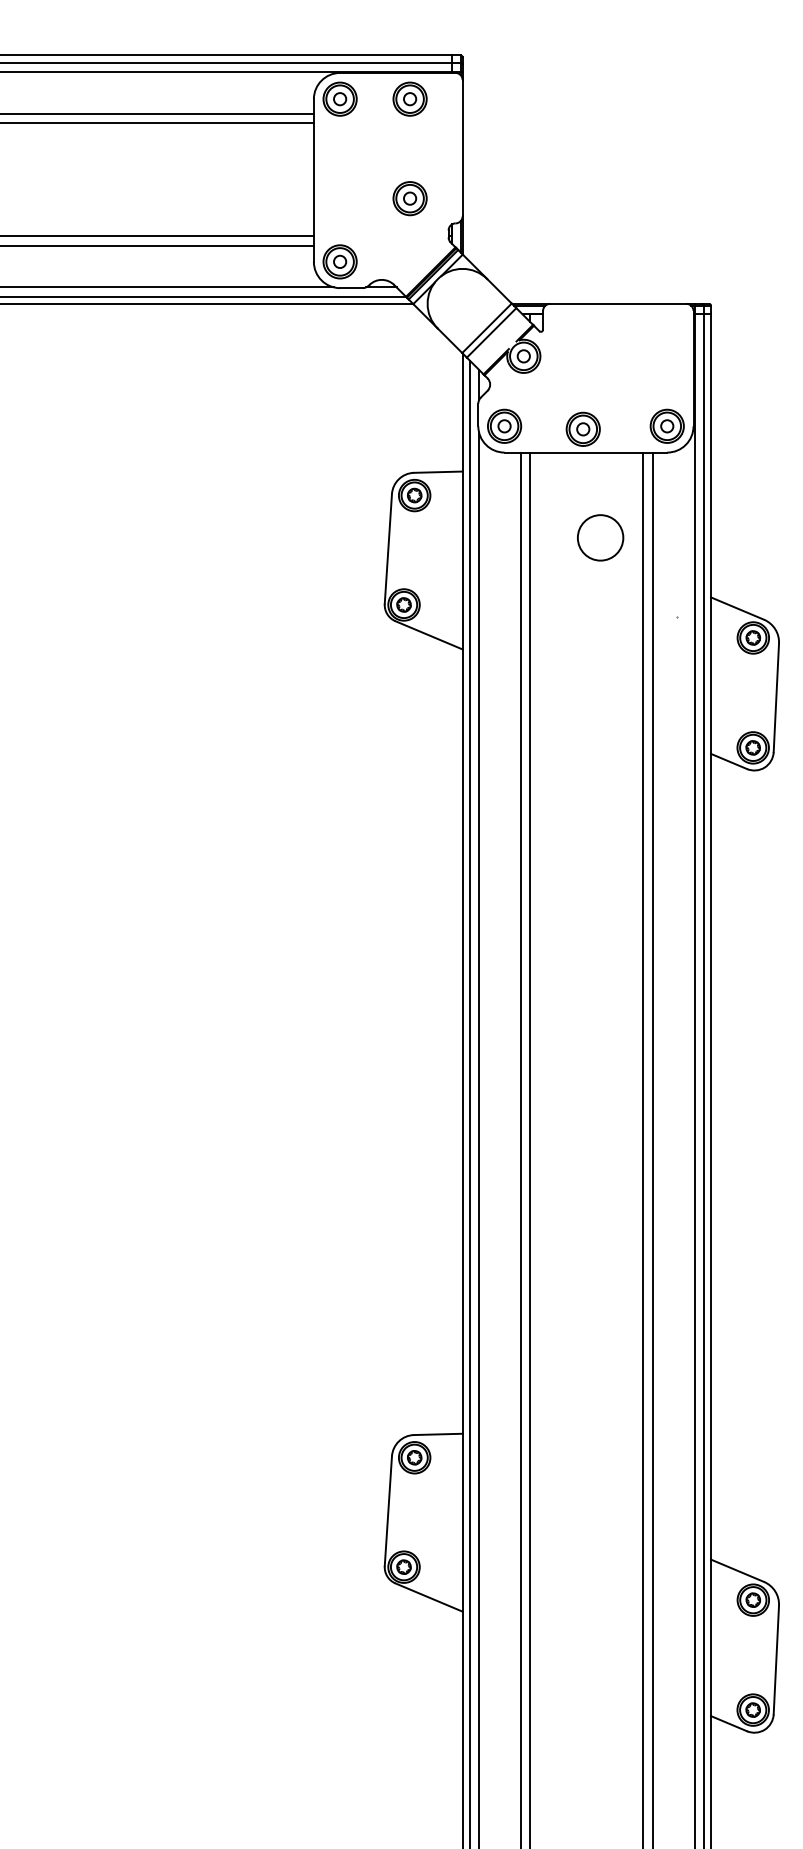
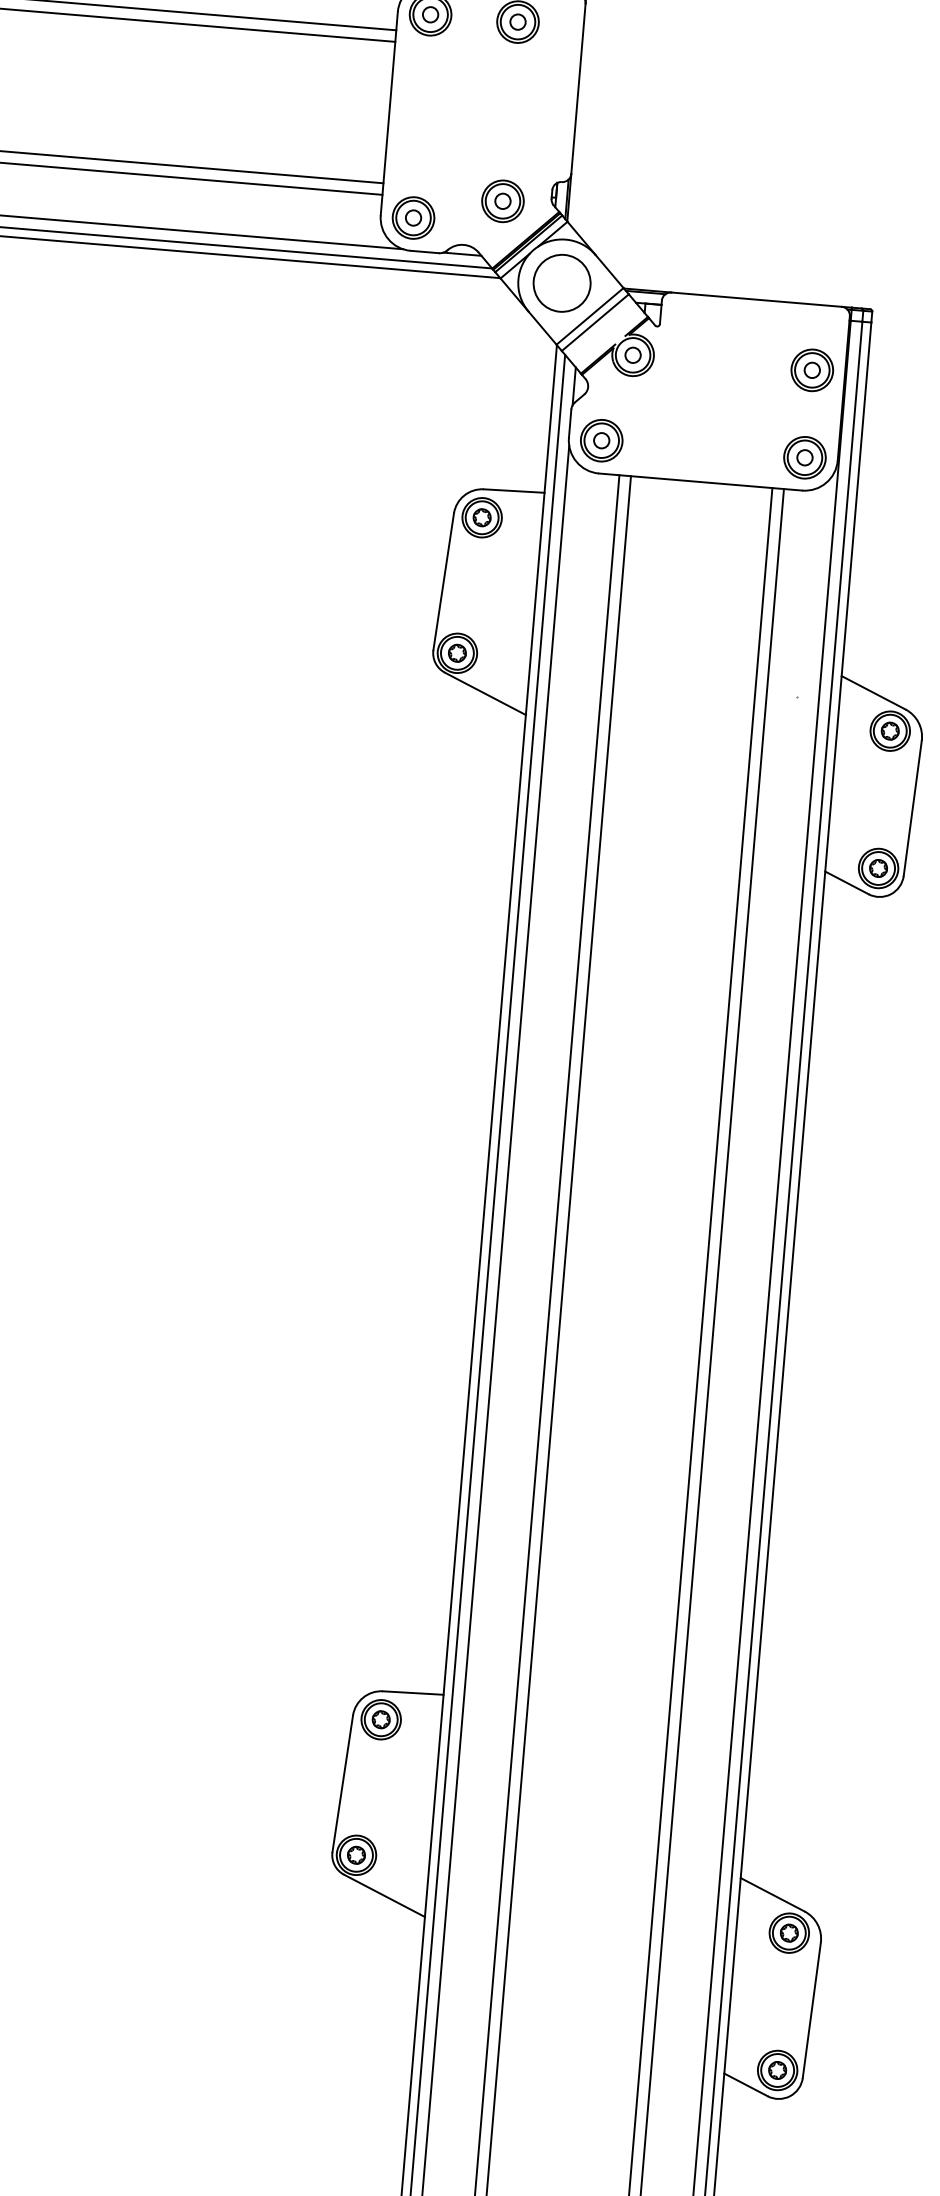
part: (409, 198) -> (502, 201), moved
part: (582, 428) -> (811, 369), moved
circle: (600, 537) -> (562, 282), moved

